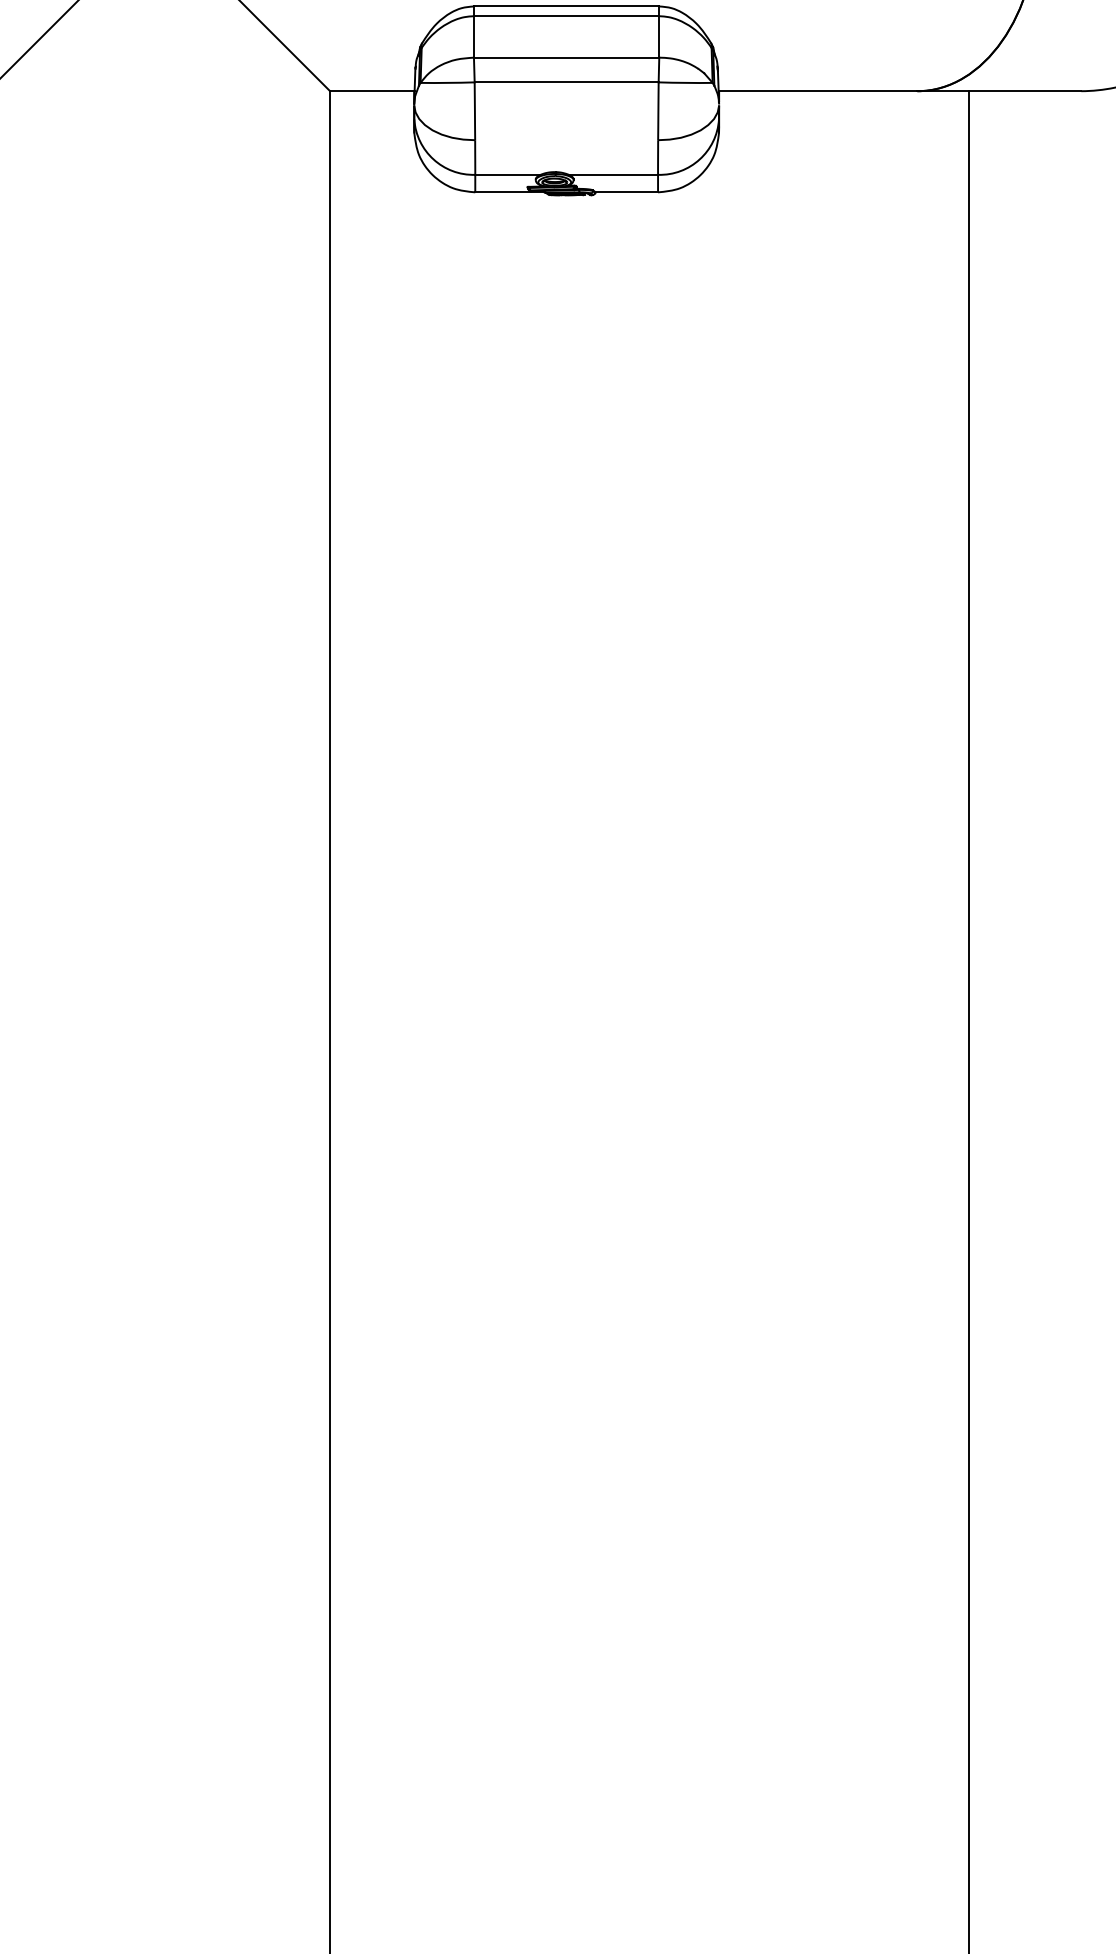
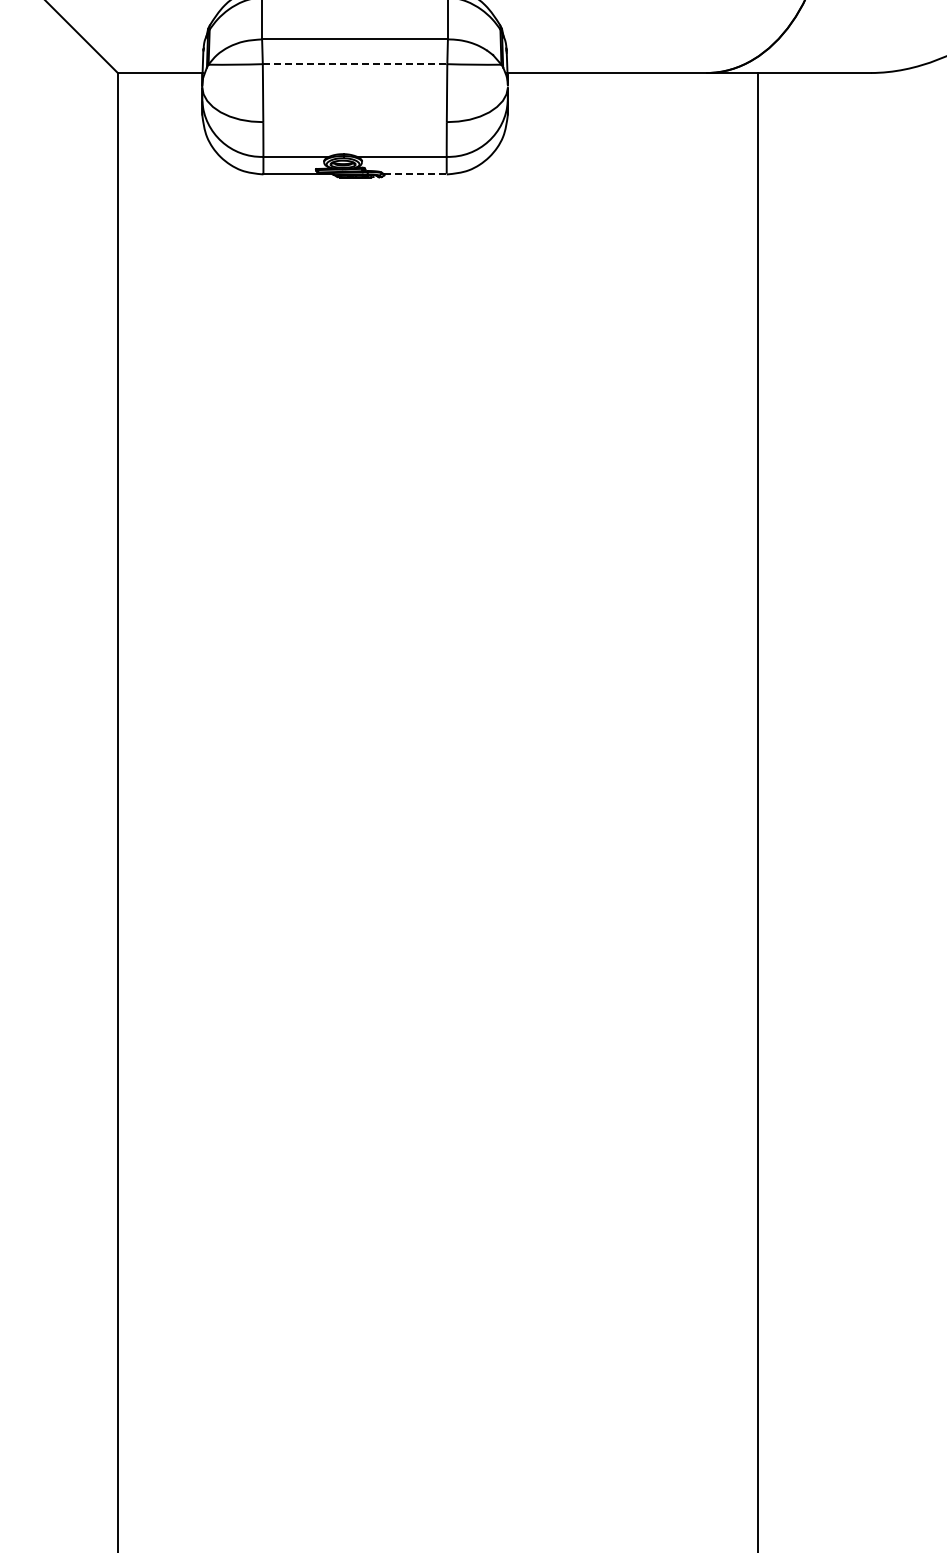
line: (566, 82) -> (354, 64), solid -> dashed
line: (627, 192) -> (416, 174), solid -> dashed

